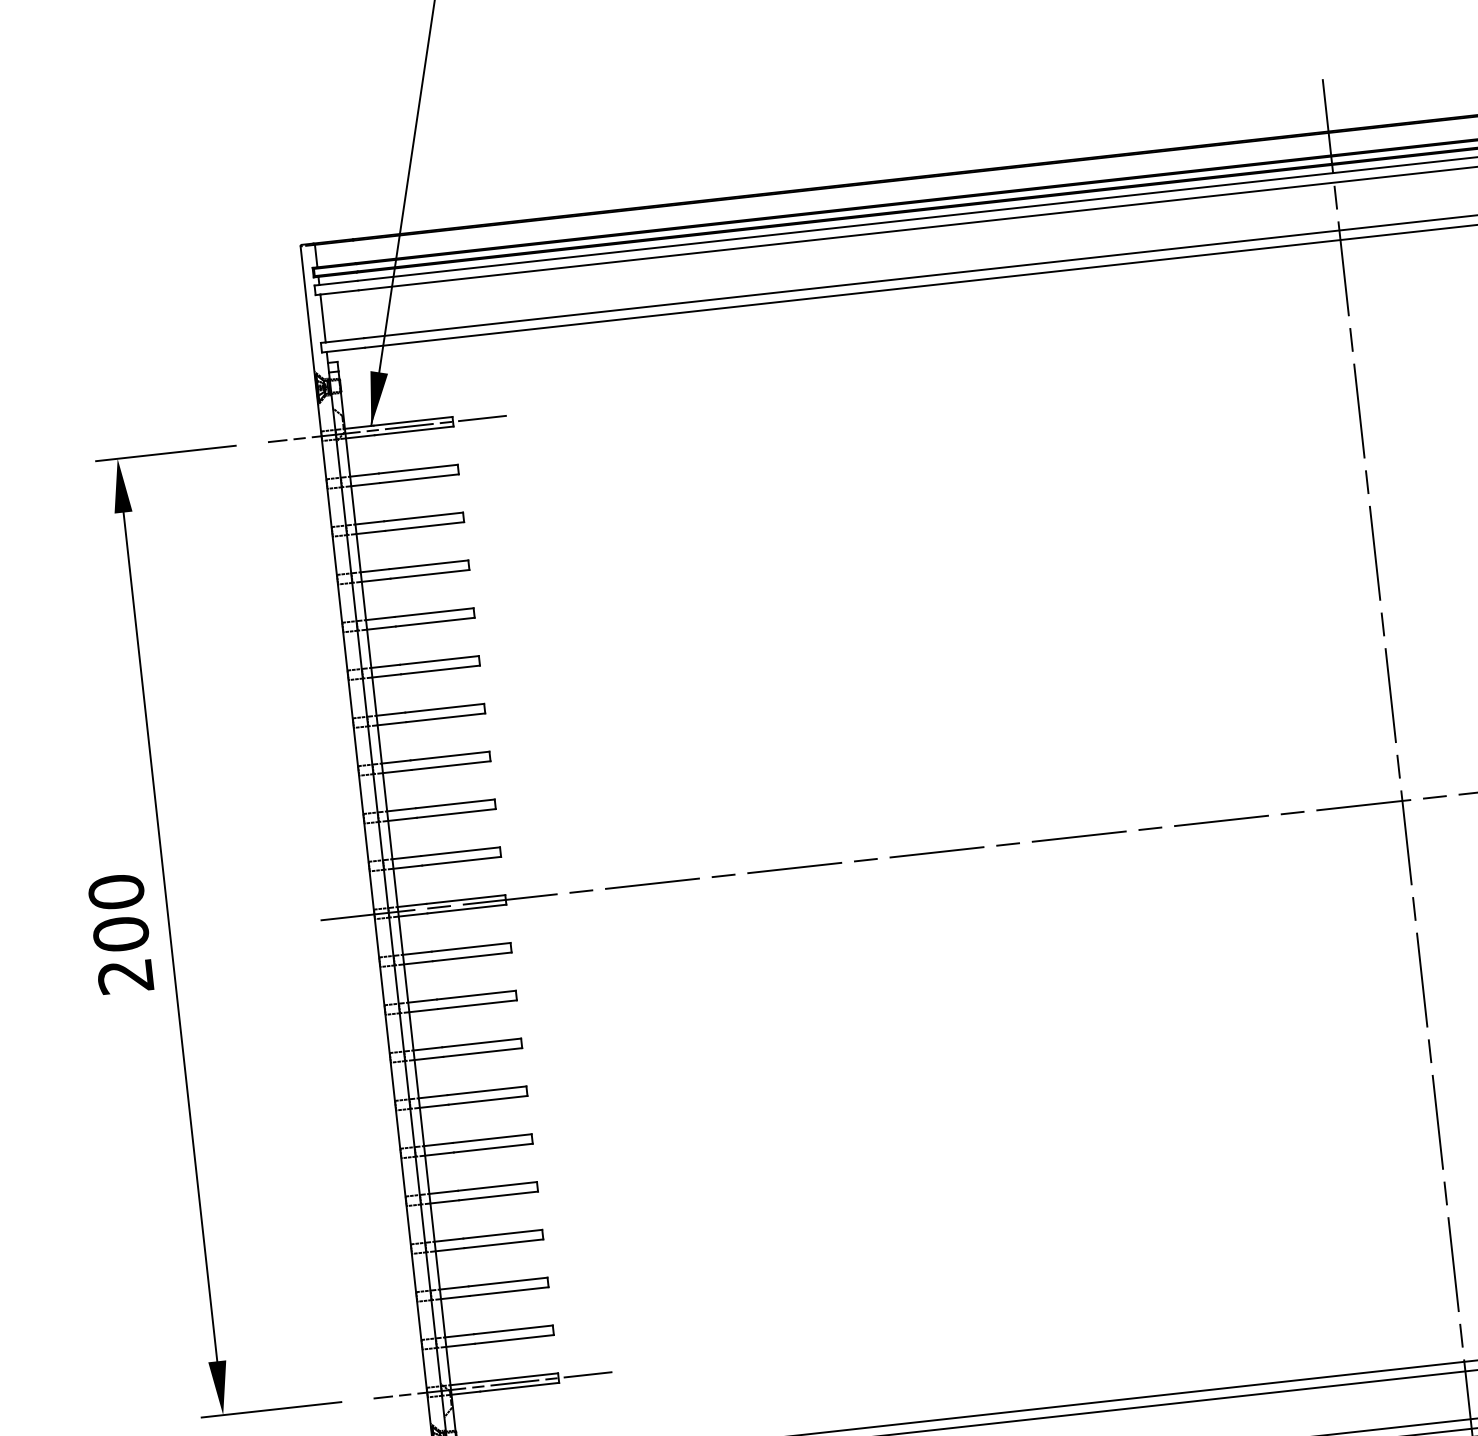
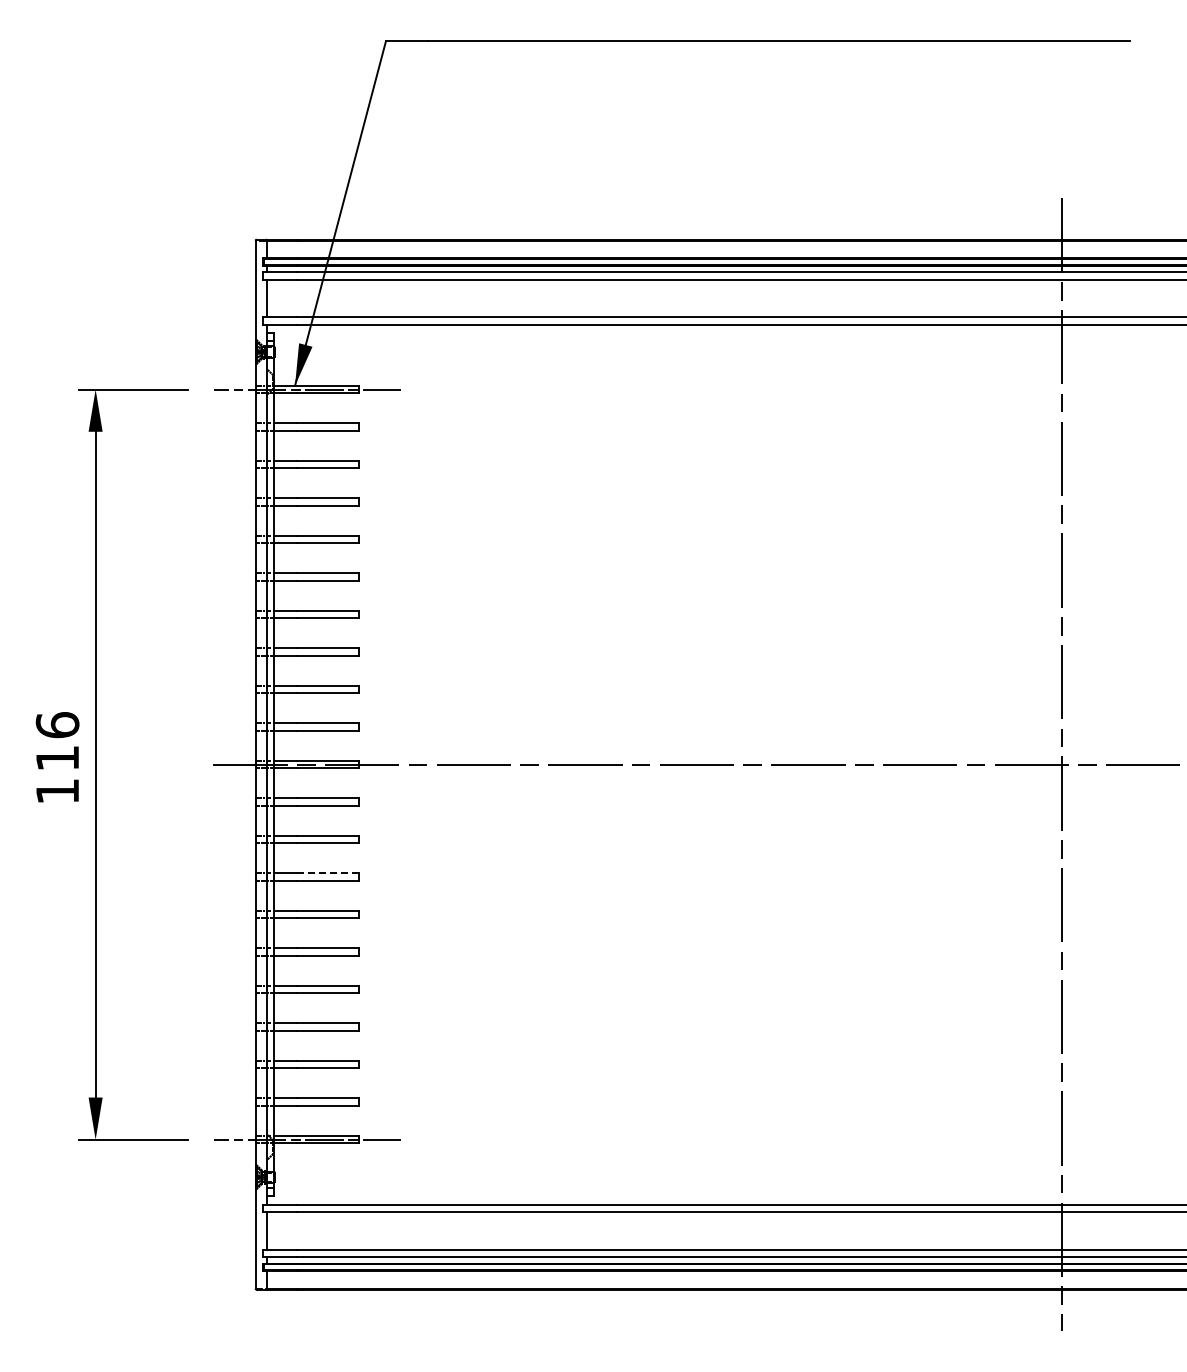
text: (120, 934) -> (57, 758), 200 -> 116
line: (481, 1043) -> (327, 873), solid -> dashed

